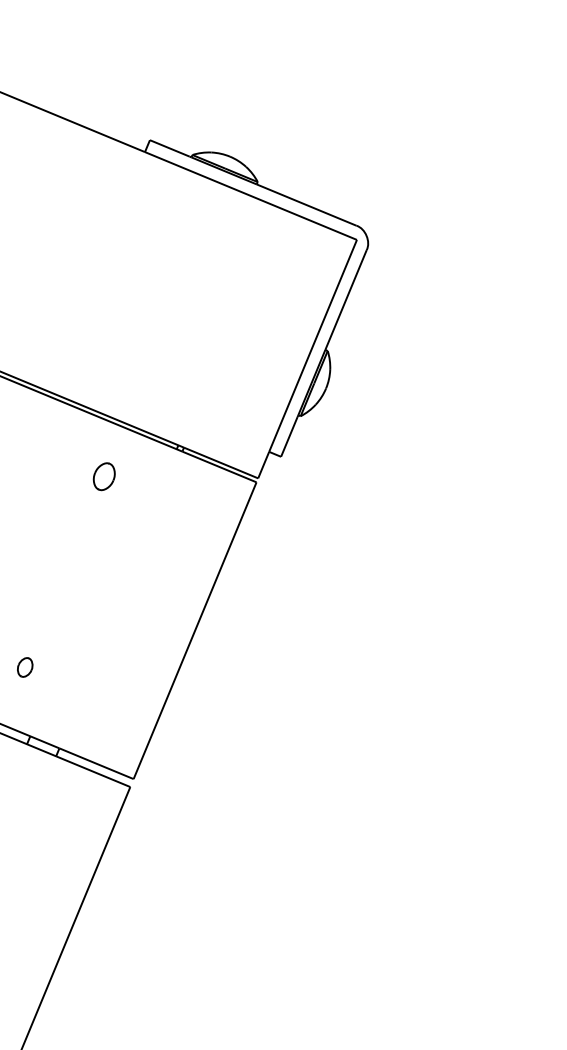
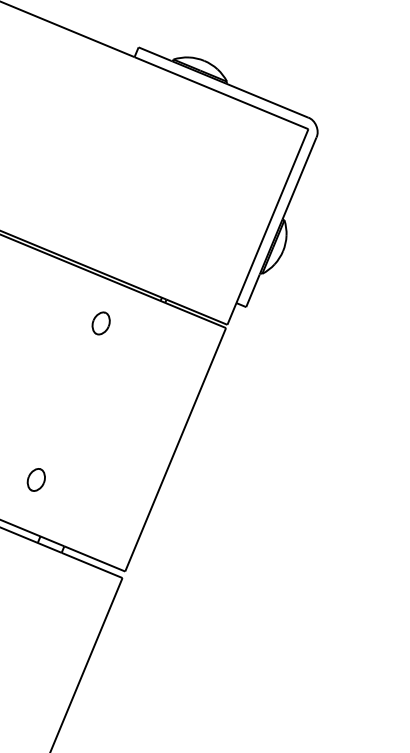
part: (24, 667) -> (35, 479), size x1.43

